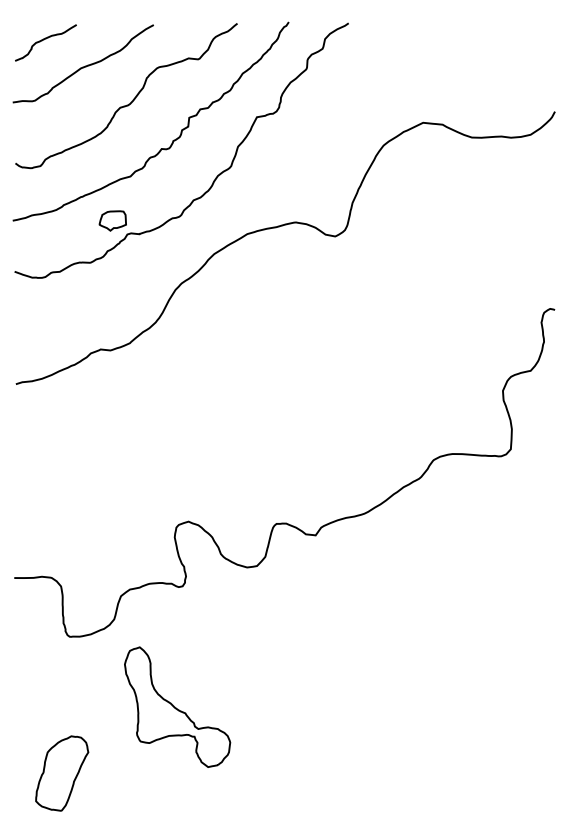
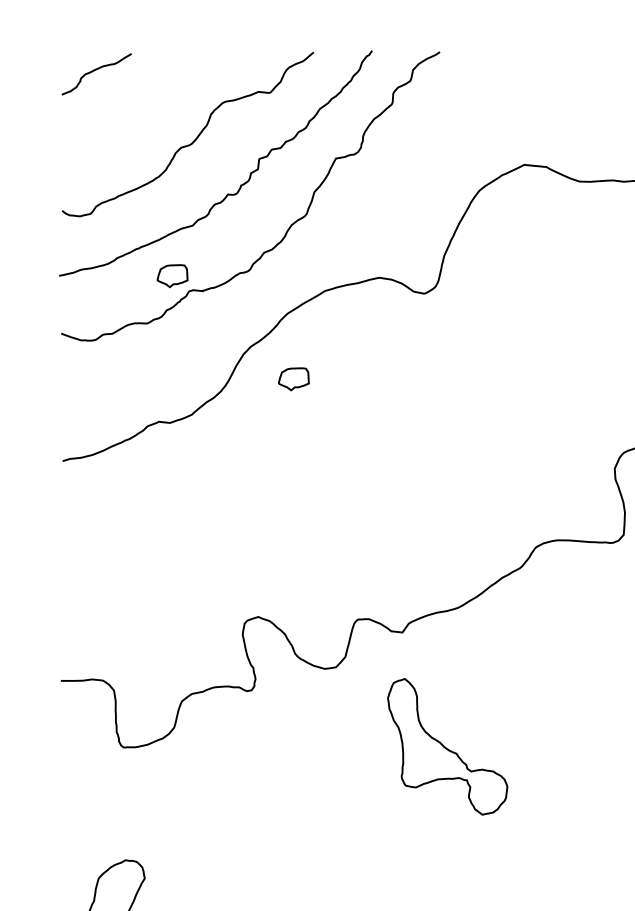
curve: (82, 66) -> (138, 101), removed
part: (219, 311) -> (293, 378), added
part: (177, 706) -> (447, 746), moved

